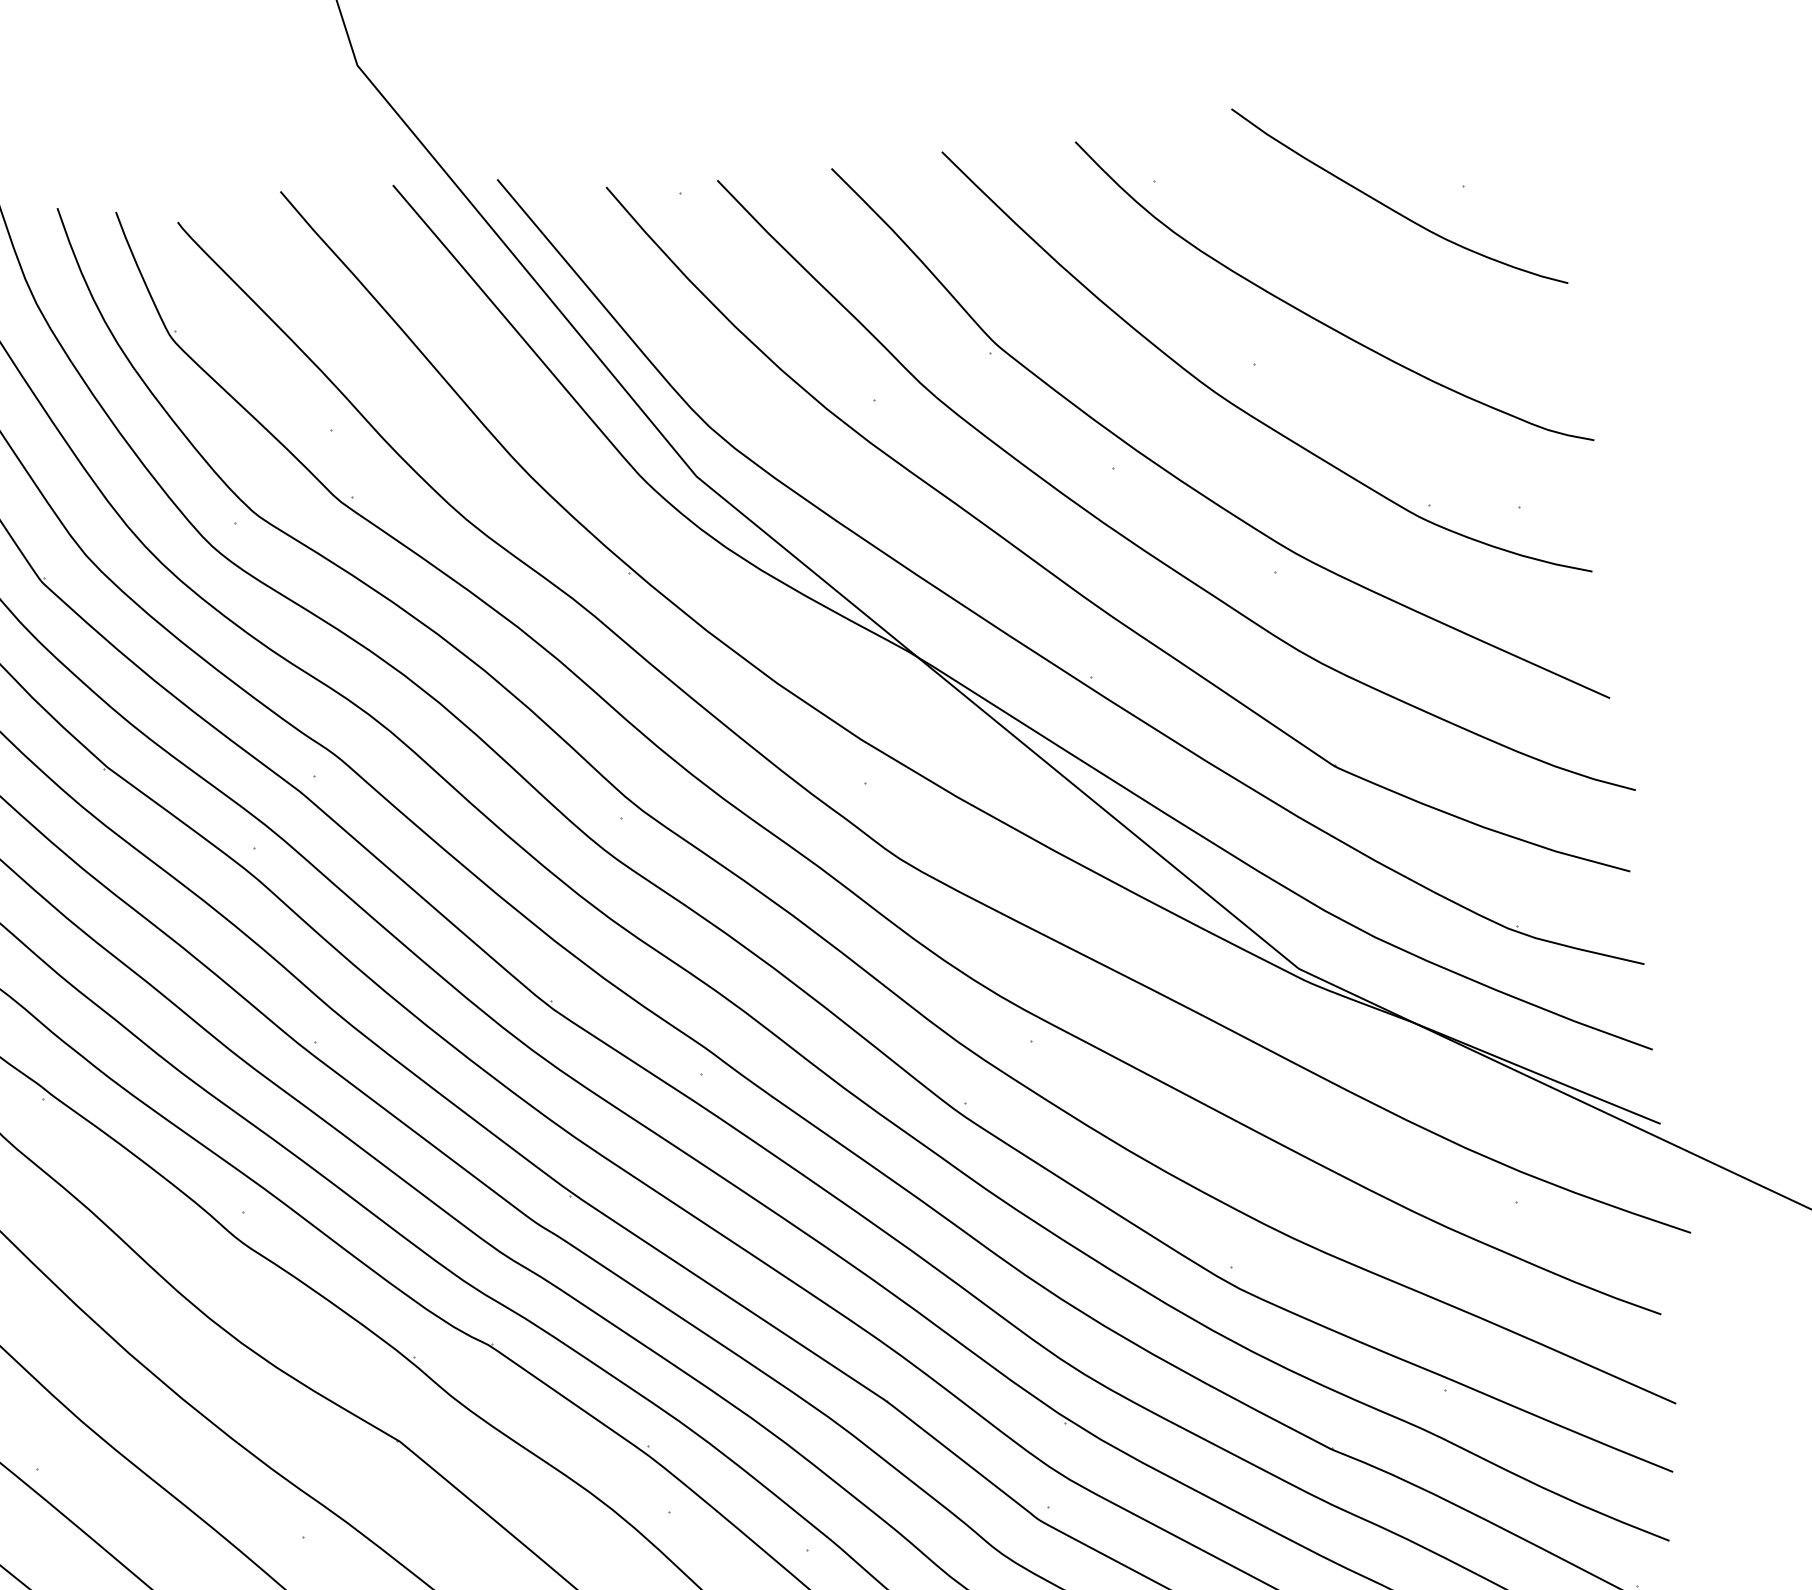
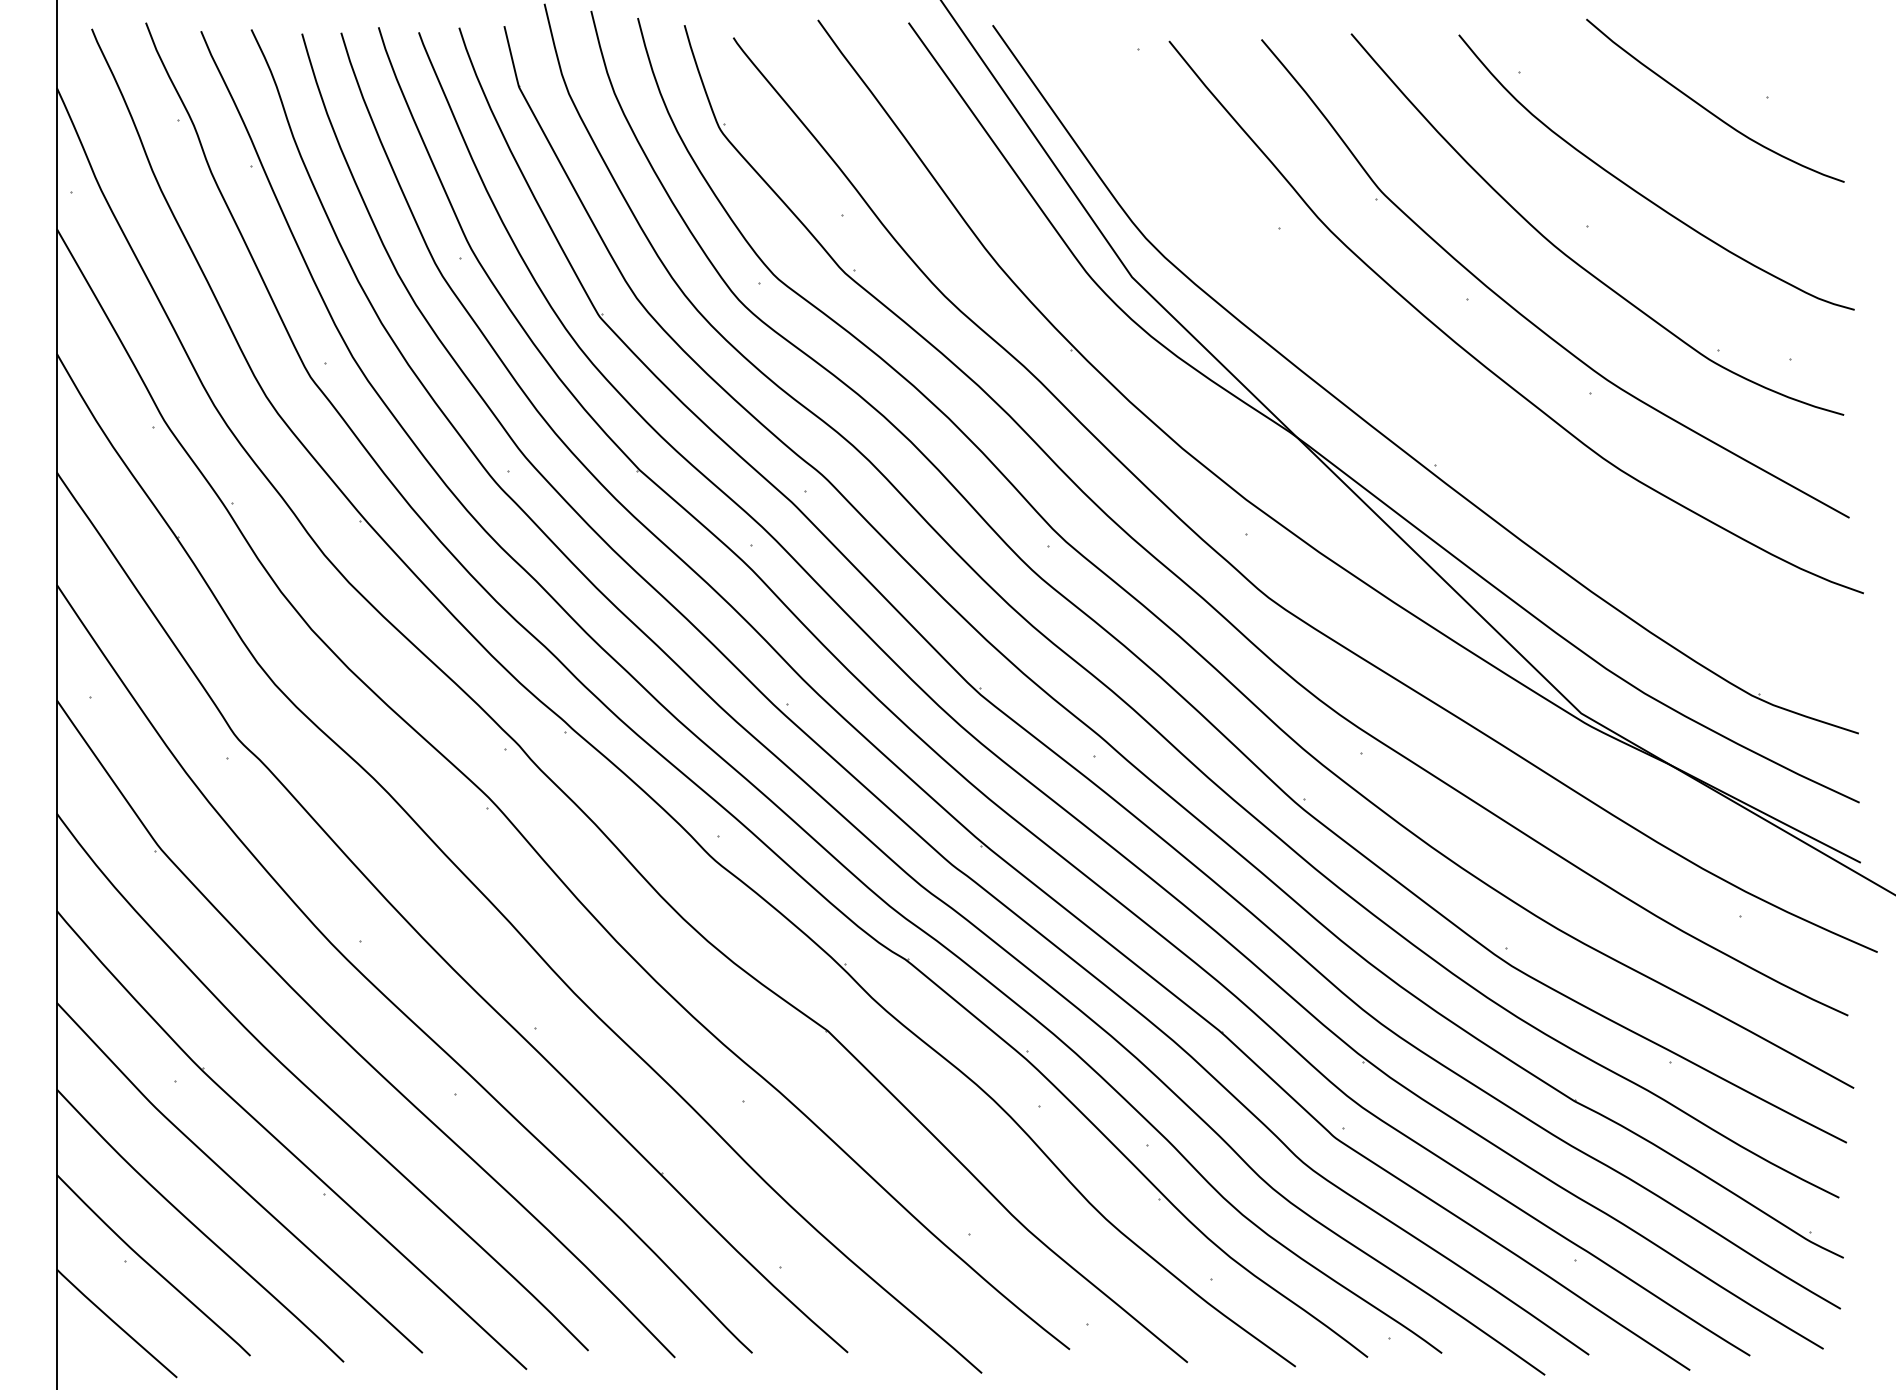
part: (1075, 588) -> (1428, 393), removed

